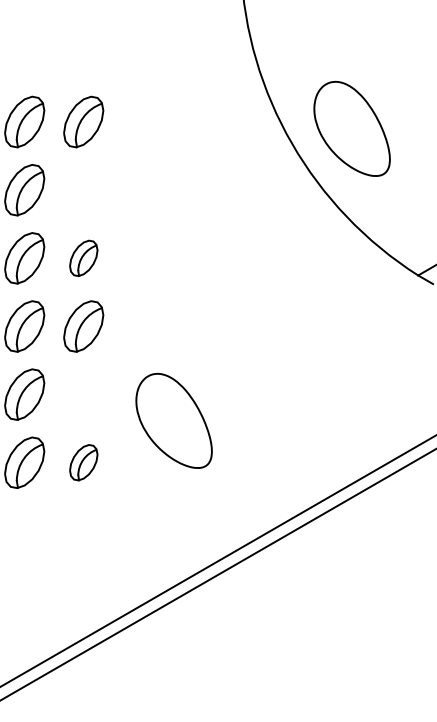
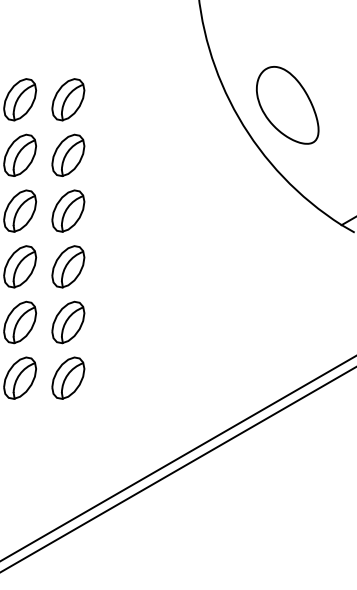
part: (83, 190) -> (68, 155), added
part: (83, 258) -> (68, 211), size x1.43
part: (83, 394) -> (68, 322), added
part: (173, 420) -> (141, 343), removed
part: (83, 462) -> (68, 377), size x1.43

